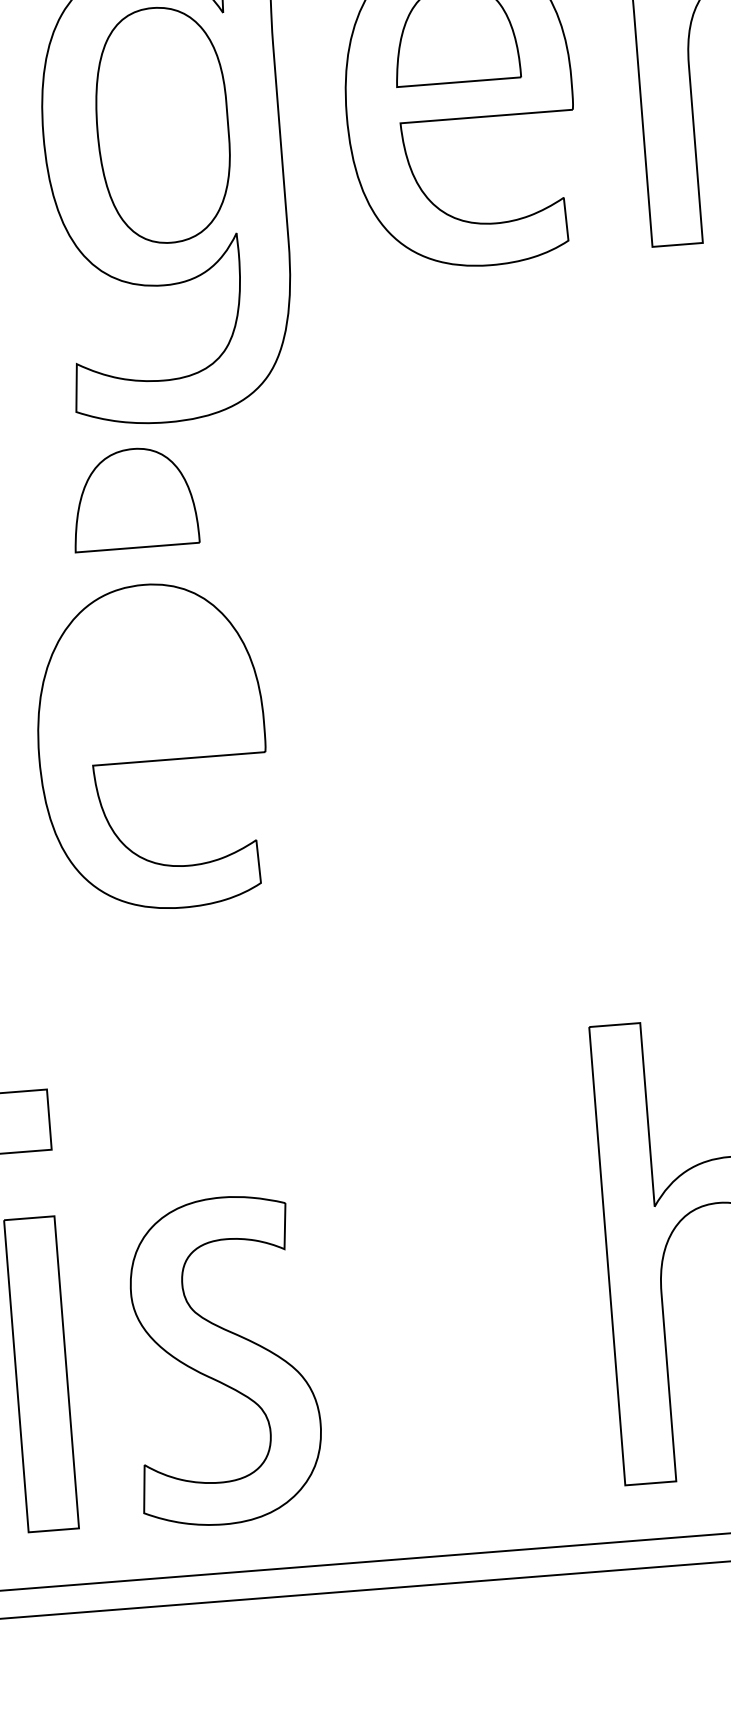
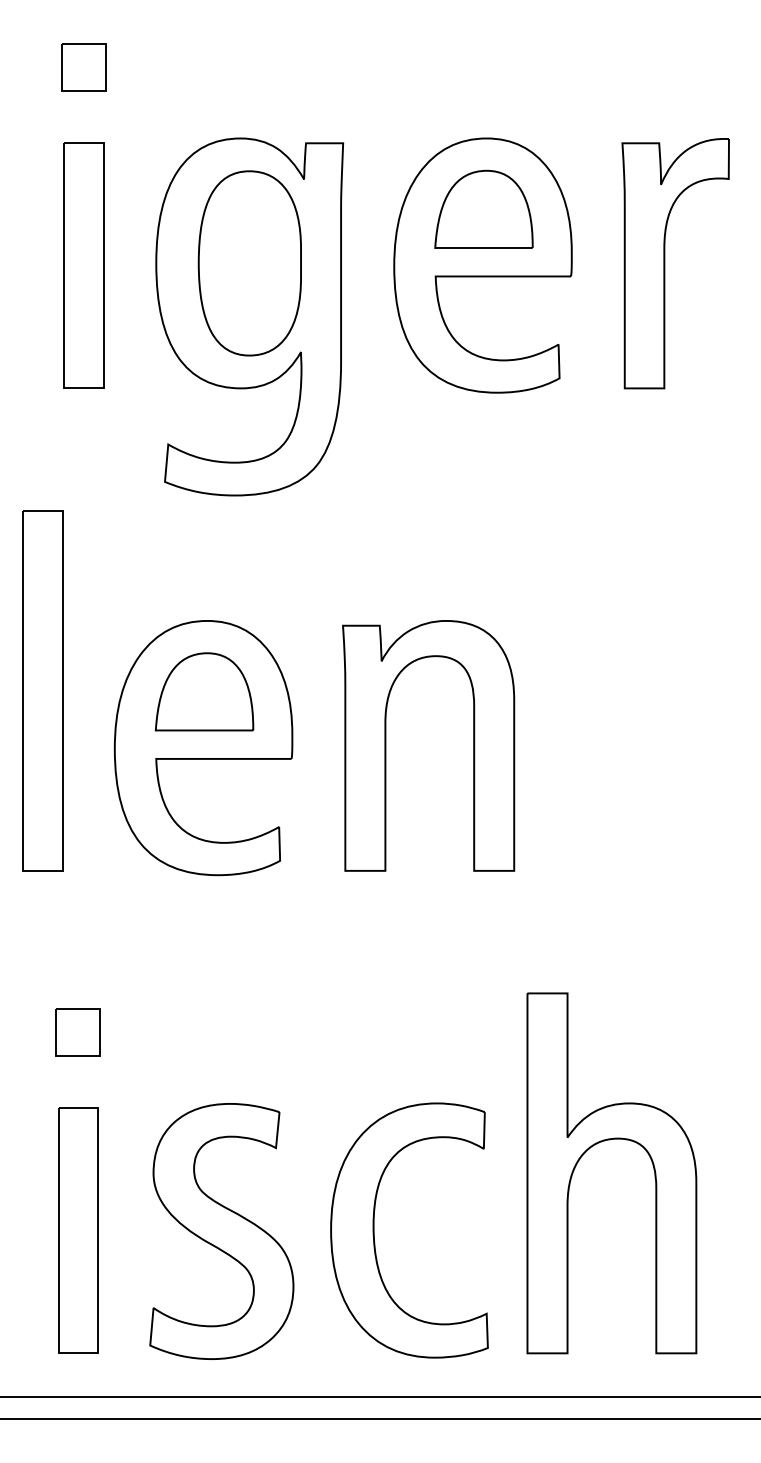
part: (133, 497) -> (204, 691), moved
part: (384, 725) -> (386, 745), added
part: (418, 1344) -> (374, 1230), added

